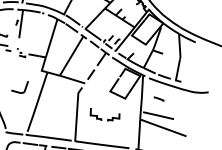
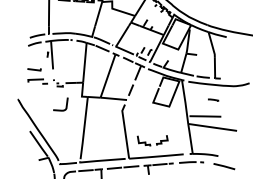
curve: (18, 91) -> (60, 109), moved
line: (159, 98) -> (213, 99), moved
part: (104, 115) -> (152, 140), moved

